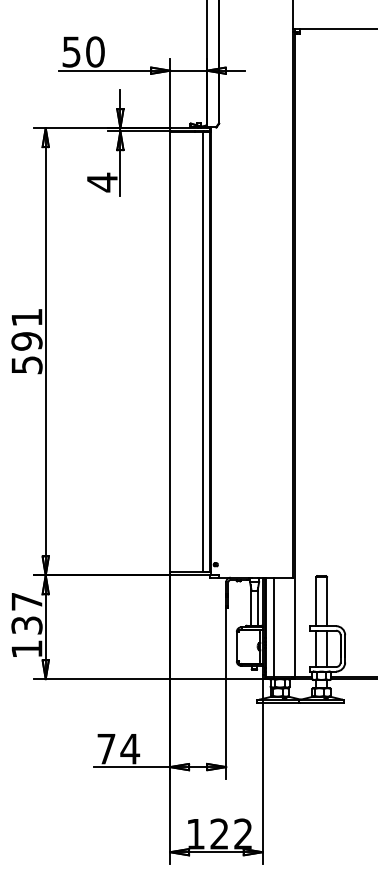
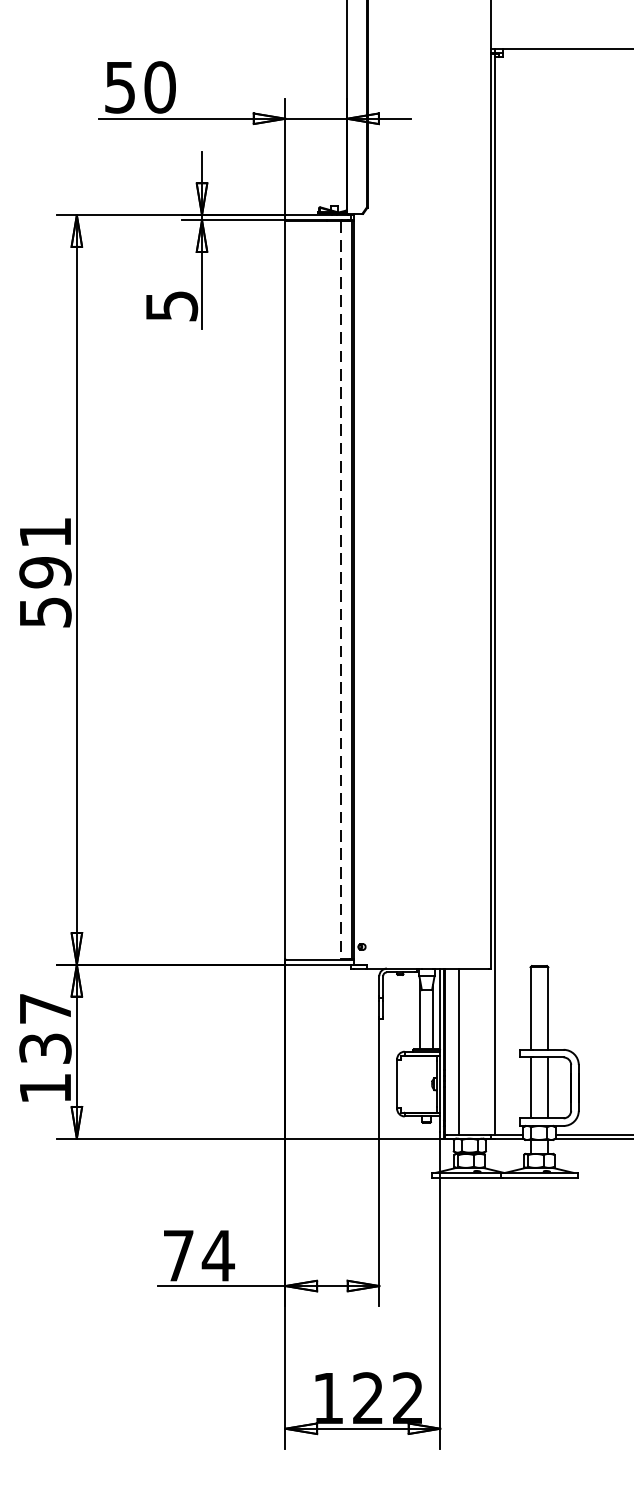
text: (102, 182) -> (172, 306), 4 -> 5
line: (203, 352) -> (341, 591), solid -> dashed

